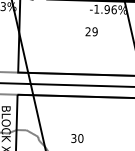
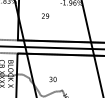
text: (91, 30) -> (45, 15), moved

